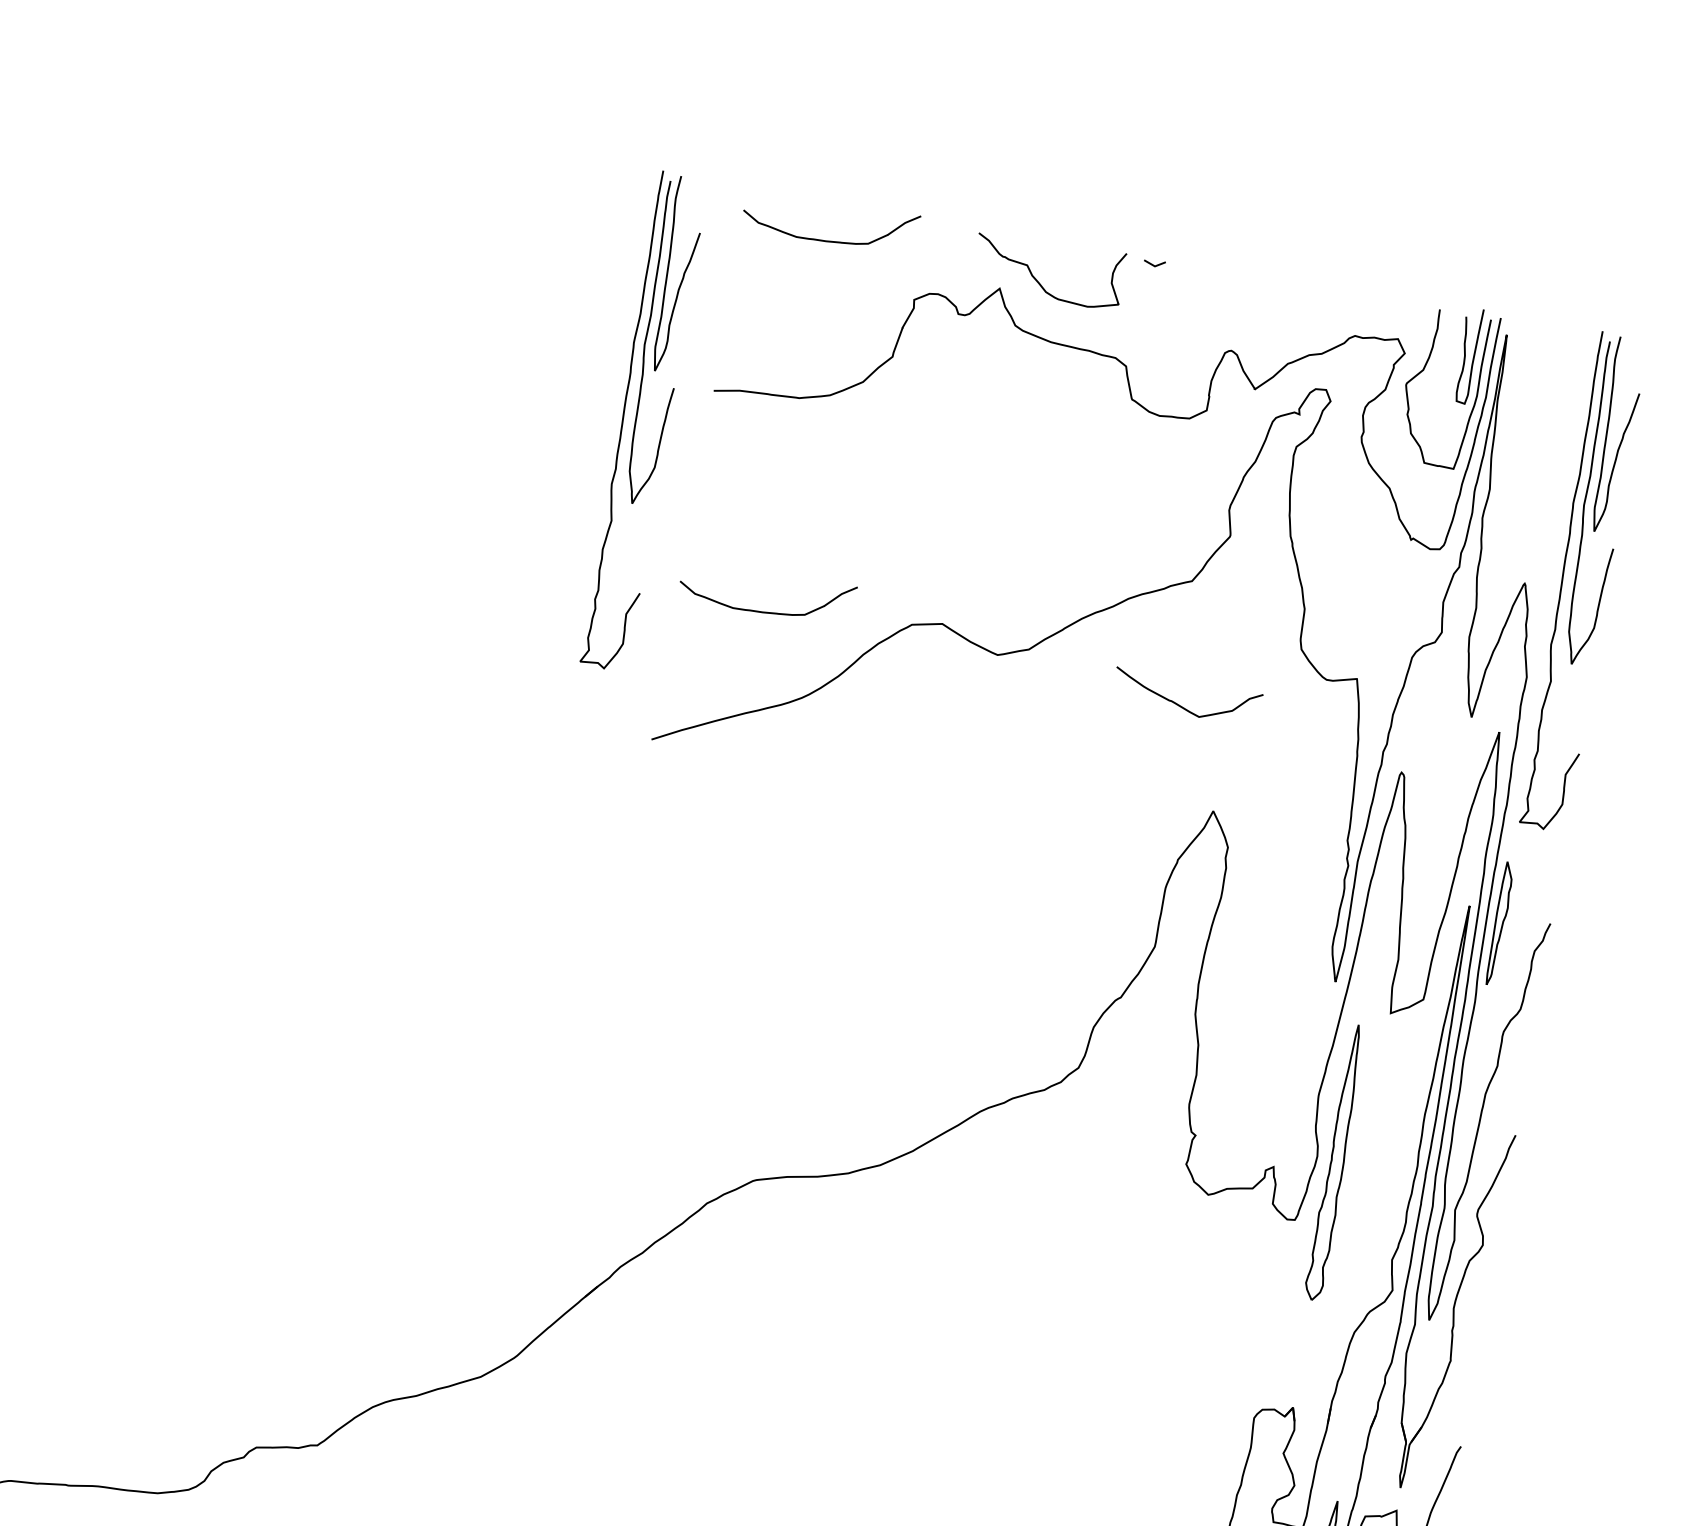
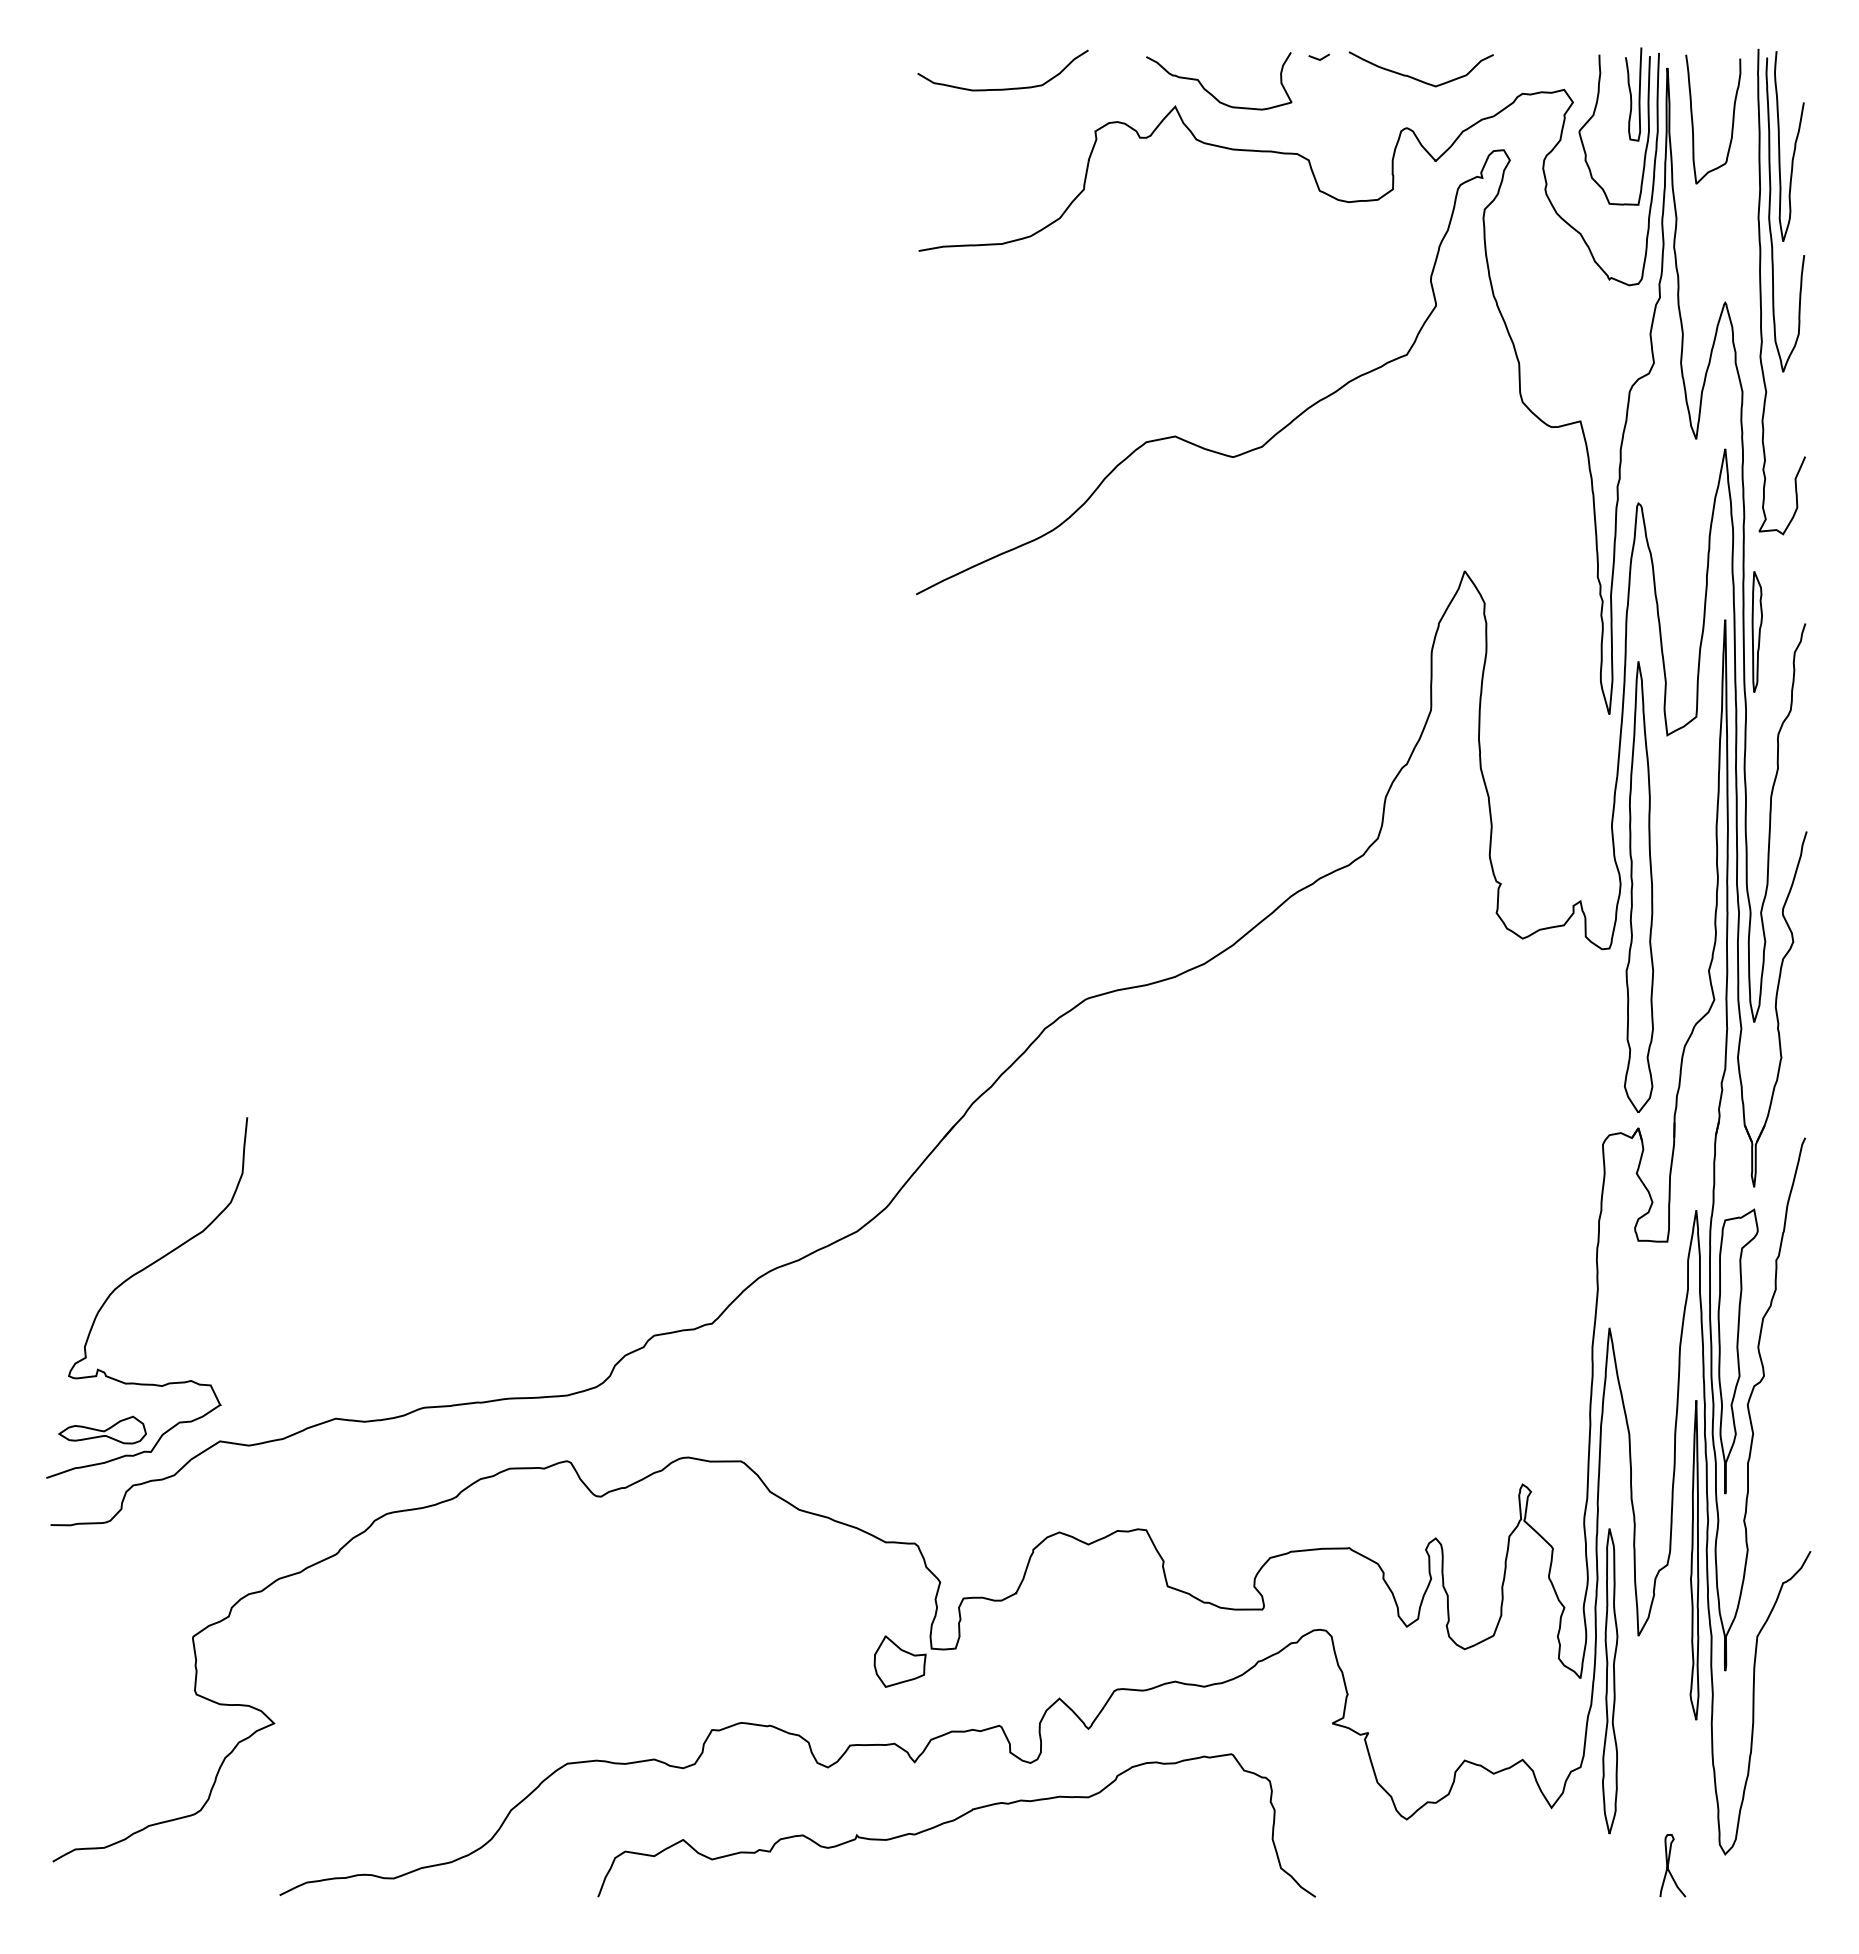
curve: (1563, 398) -> (1732, 119), added
part: (636, 419) -> (849, 291), removed
curve: (763, 611) -> (1002, 453), removed
curve: (1181, 705) -> (1417, 78), moved
part: (1335, 1161) -> (1638, 886), size x1.67

